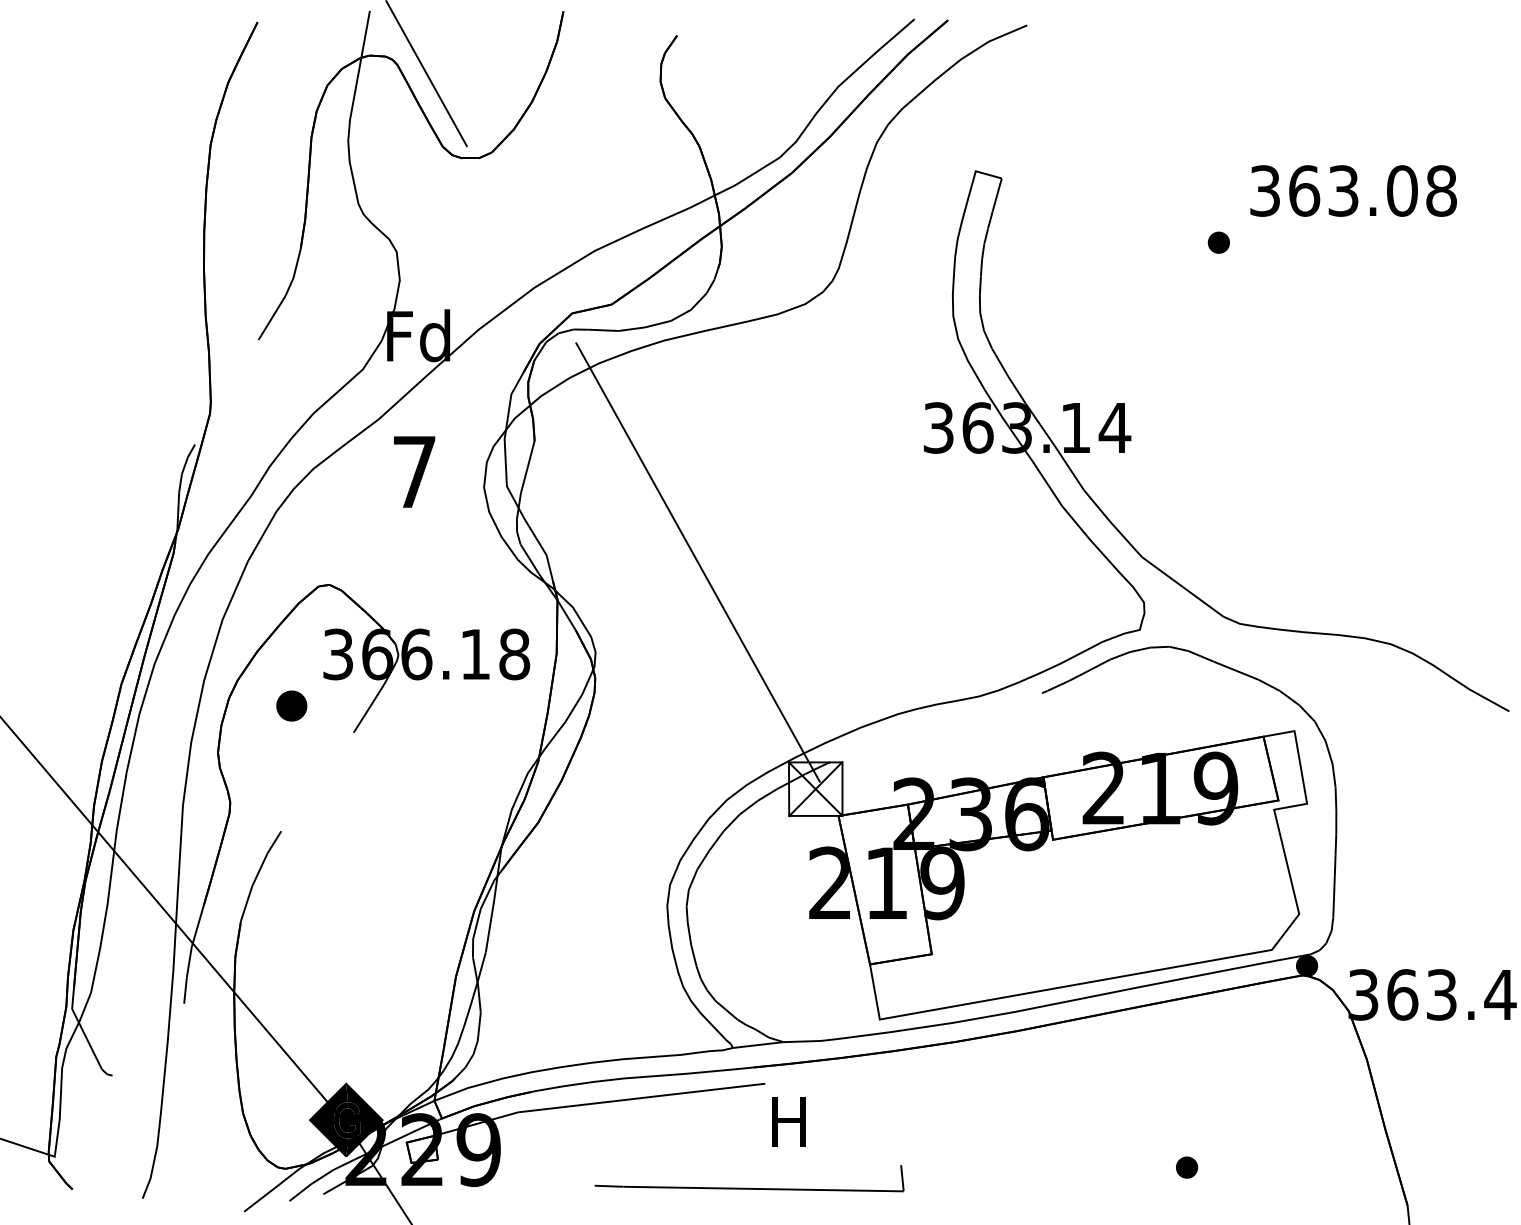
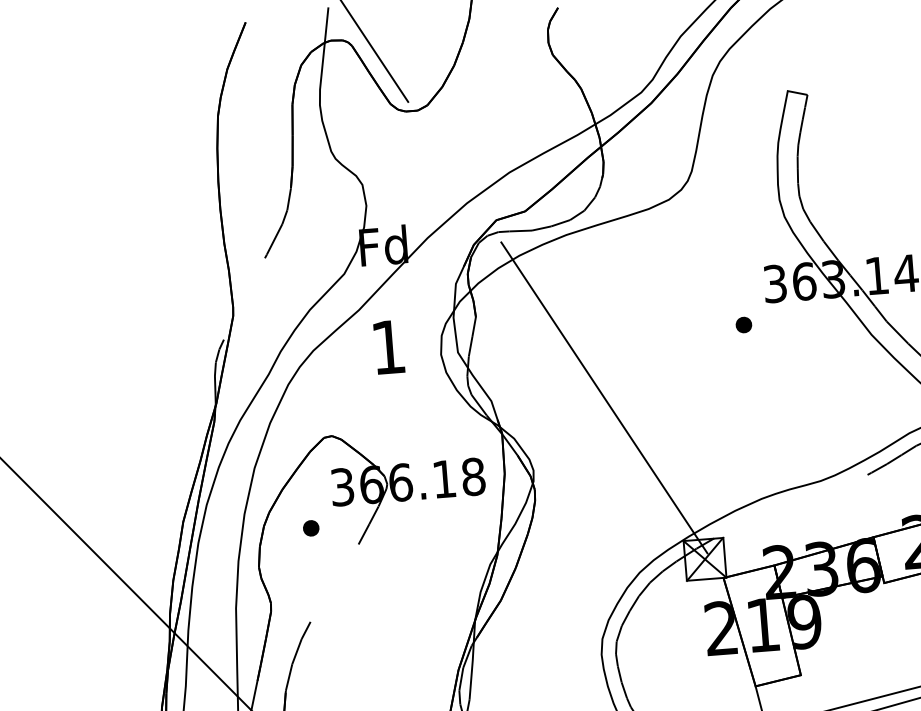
text: (414, 471) -> (388, 346), 7 -> 1
part: (892, 479) -> (743, 324), added
part: (292, 706) -> (311, 528), size x0.71

